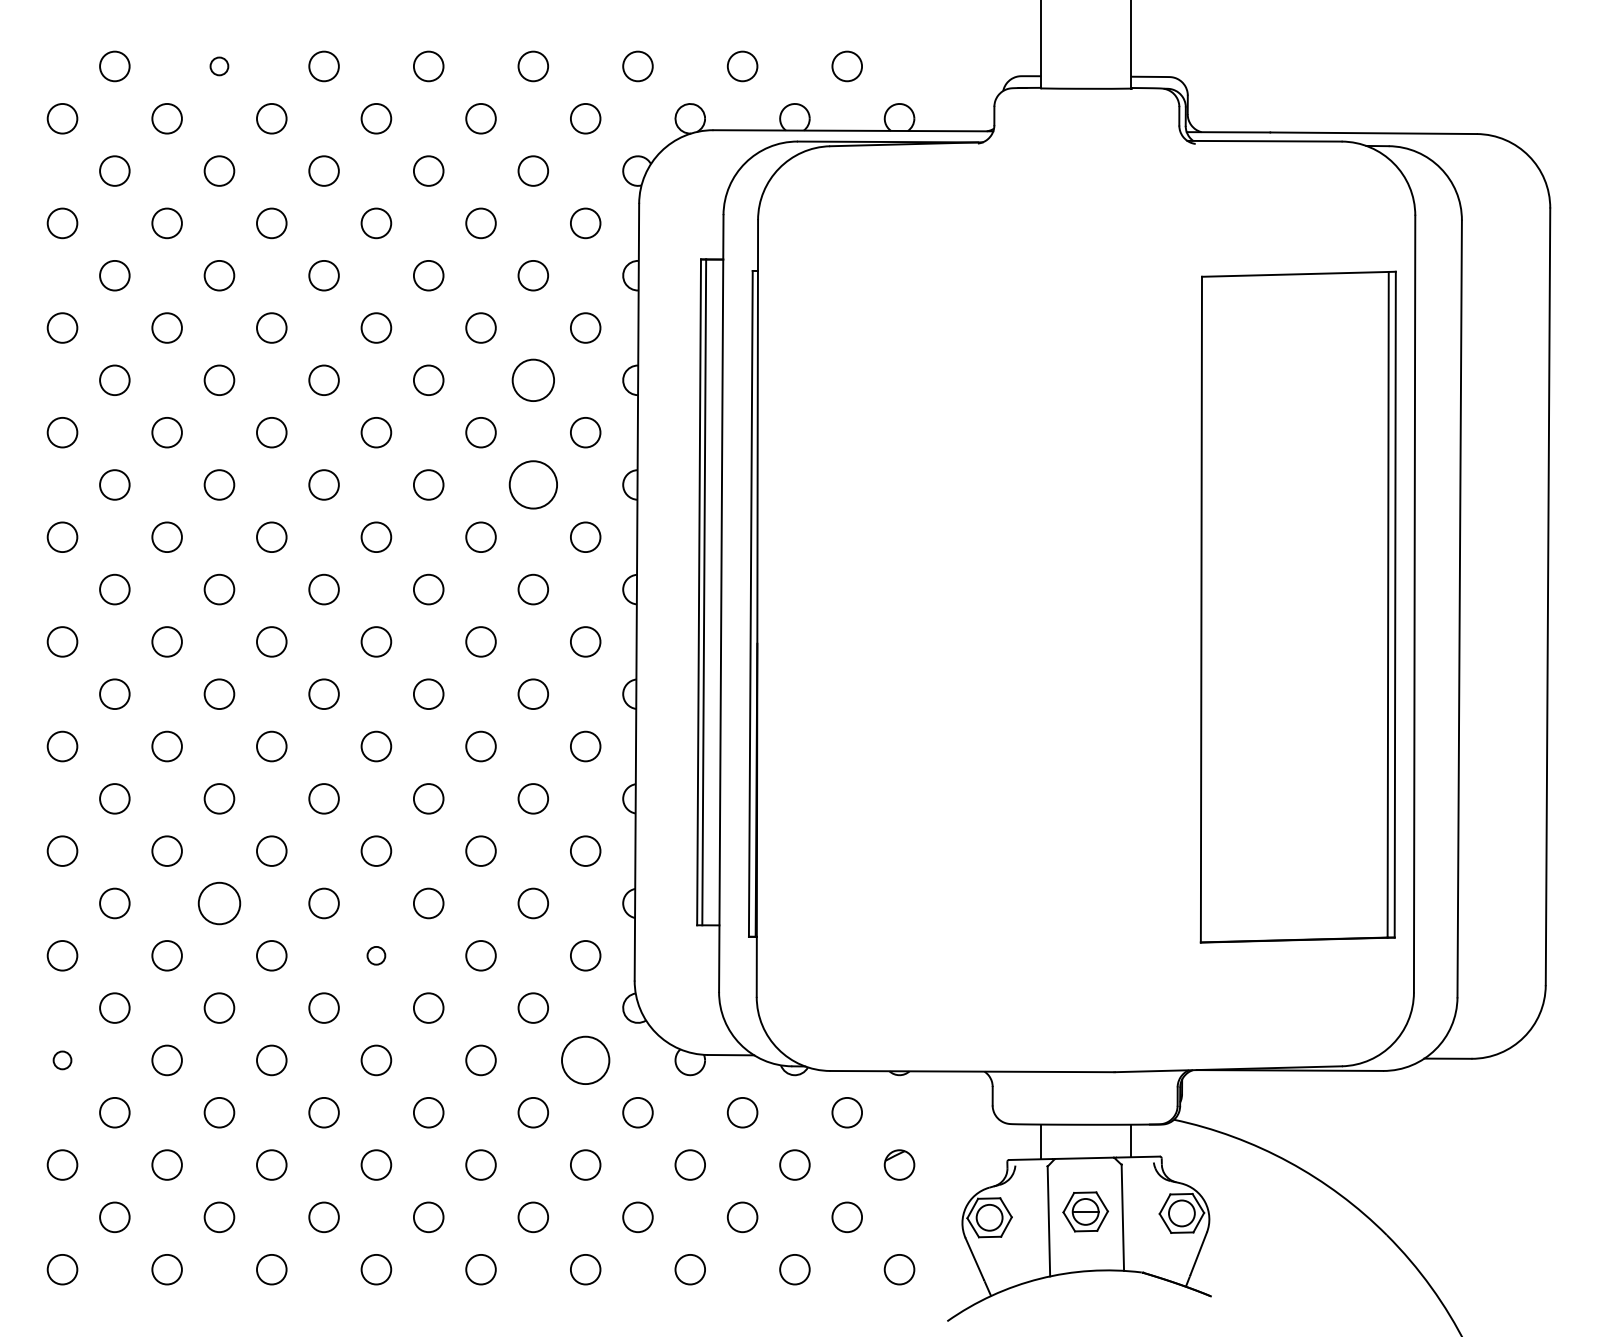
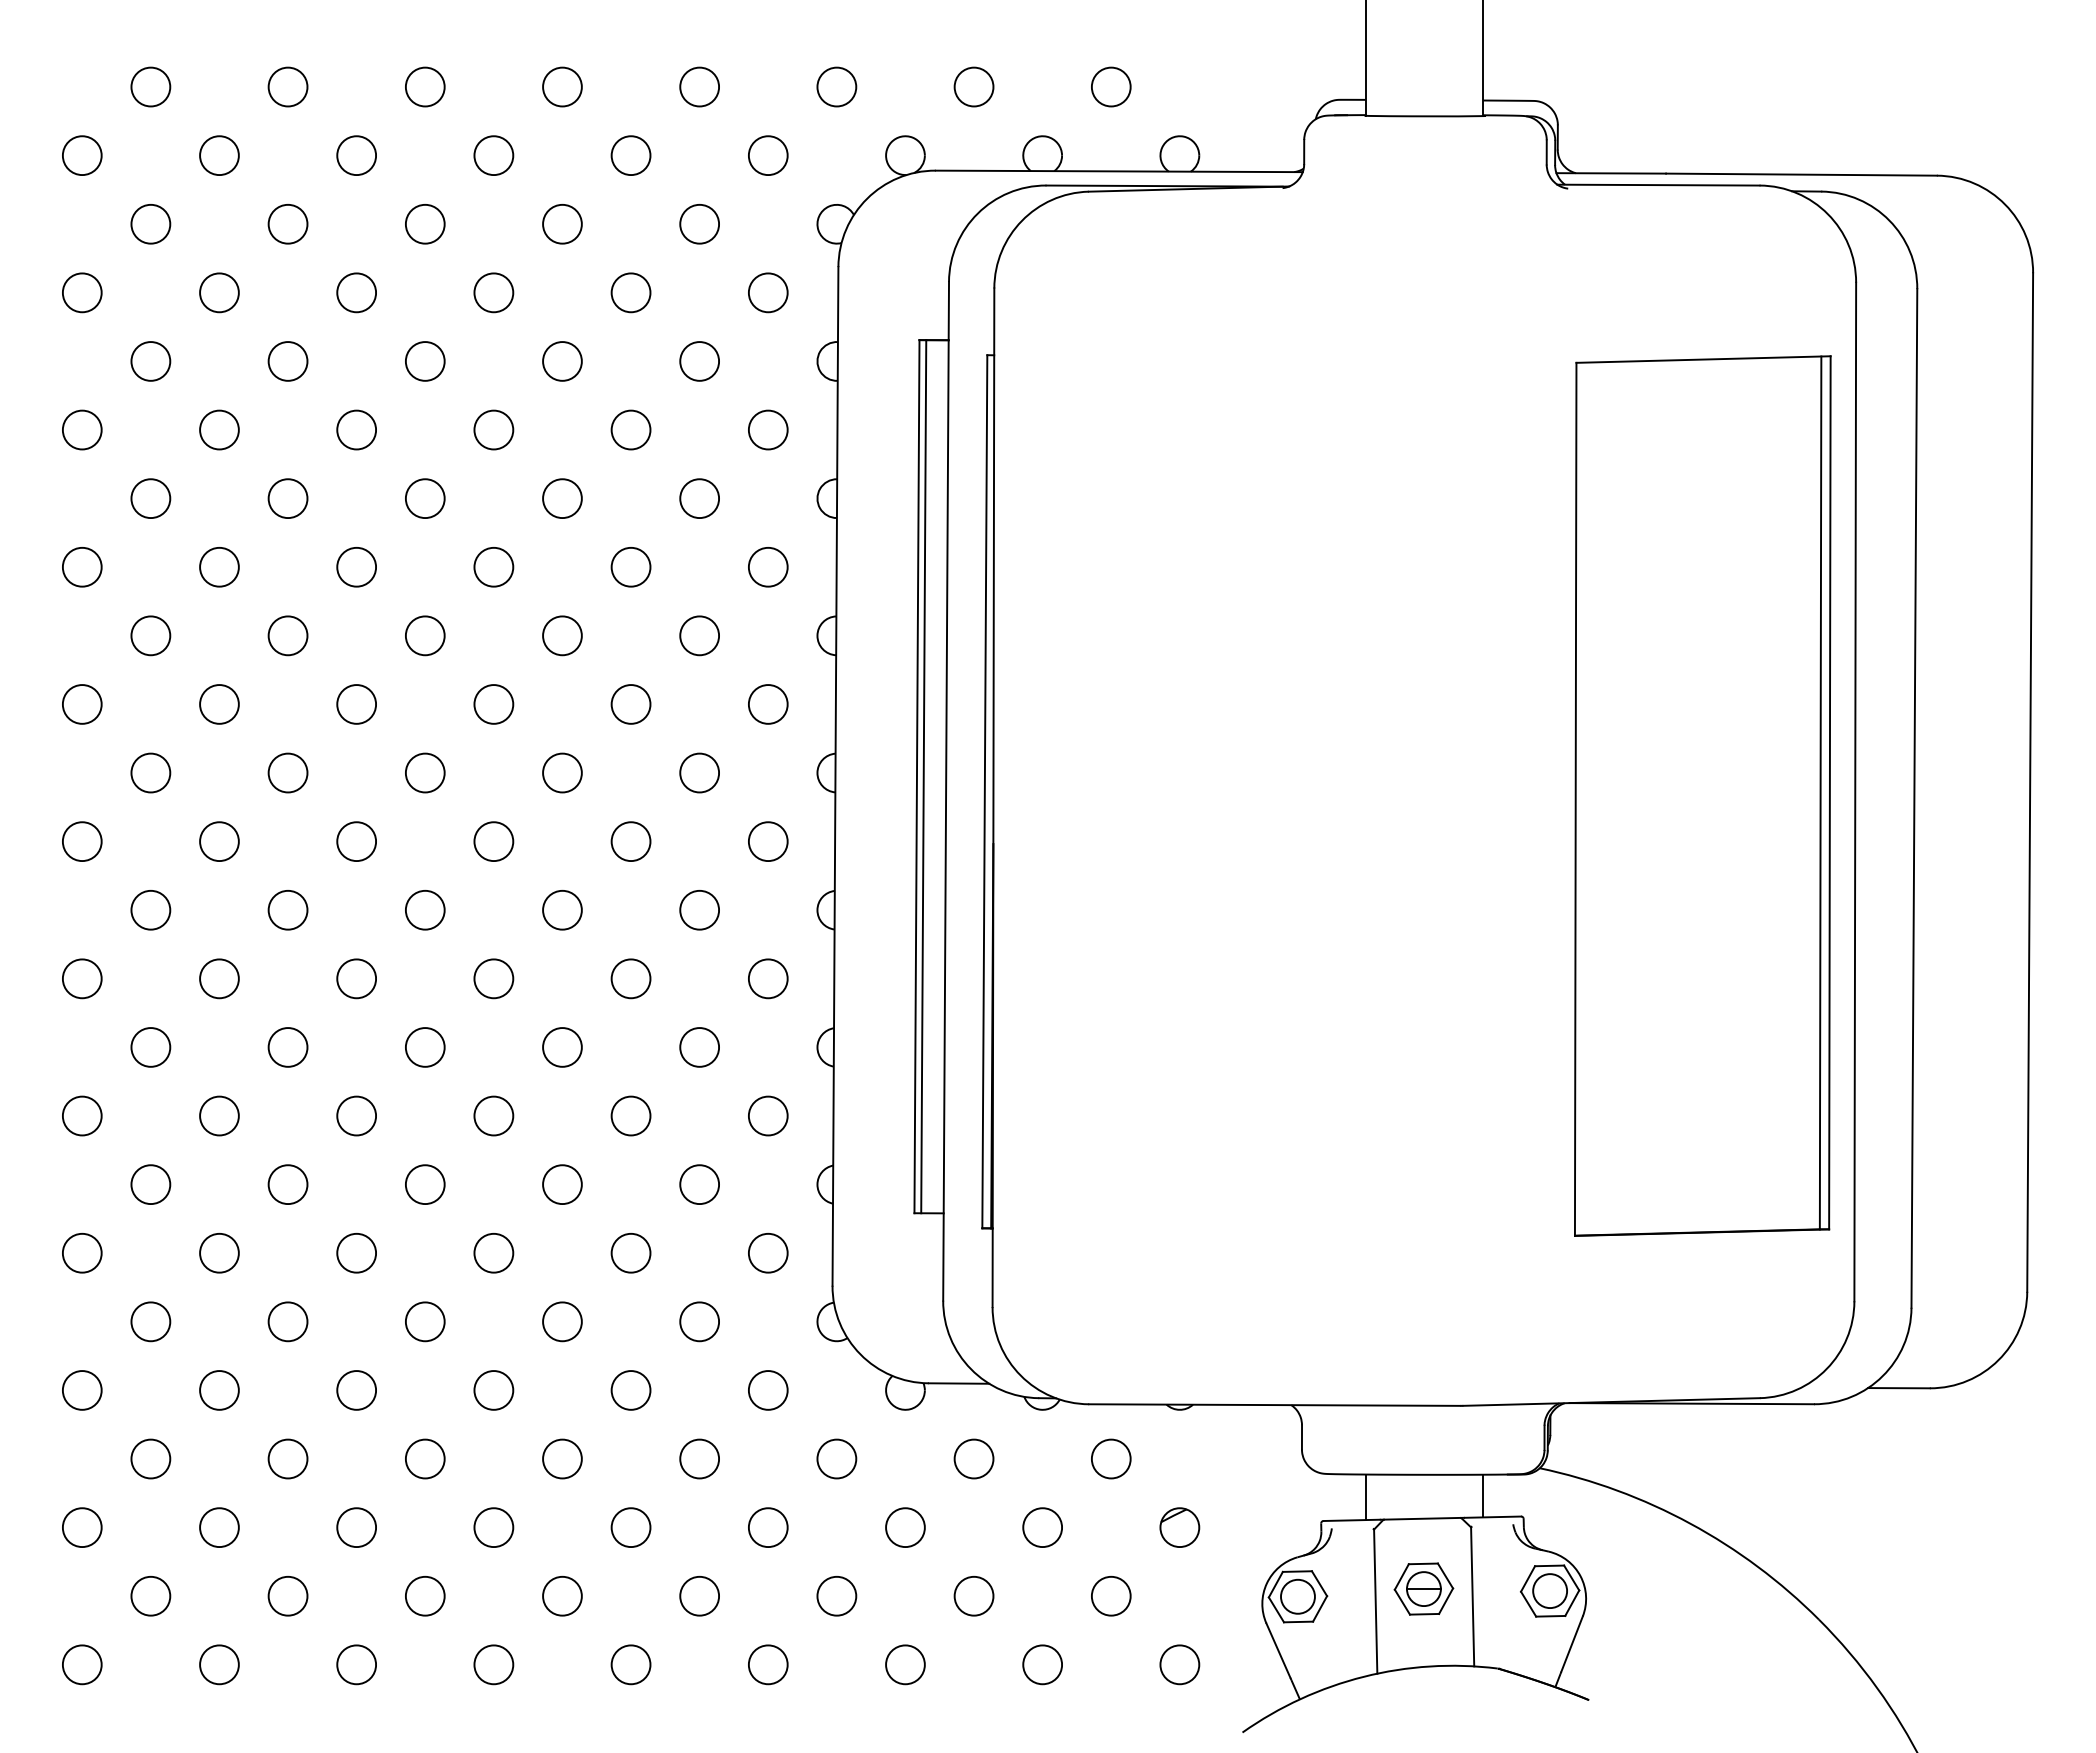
circle: (219, 66) -> (287, 86), size x1.67
circle: (533, 380) -> (699, 498), size x0.71
circle: (533, 484) -> (699, 635), size x0.62
circle: (219, 903) -> (287, 1184), size x0.71
circle: (376, 955) -> (493, 1252), size x1.67
circle: (61, 1060) -> (81, 1390), size x1.67
circle: (585, 1060) -> (767, 1390), size x0.62

